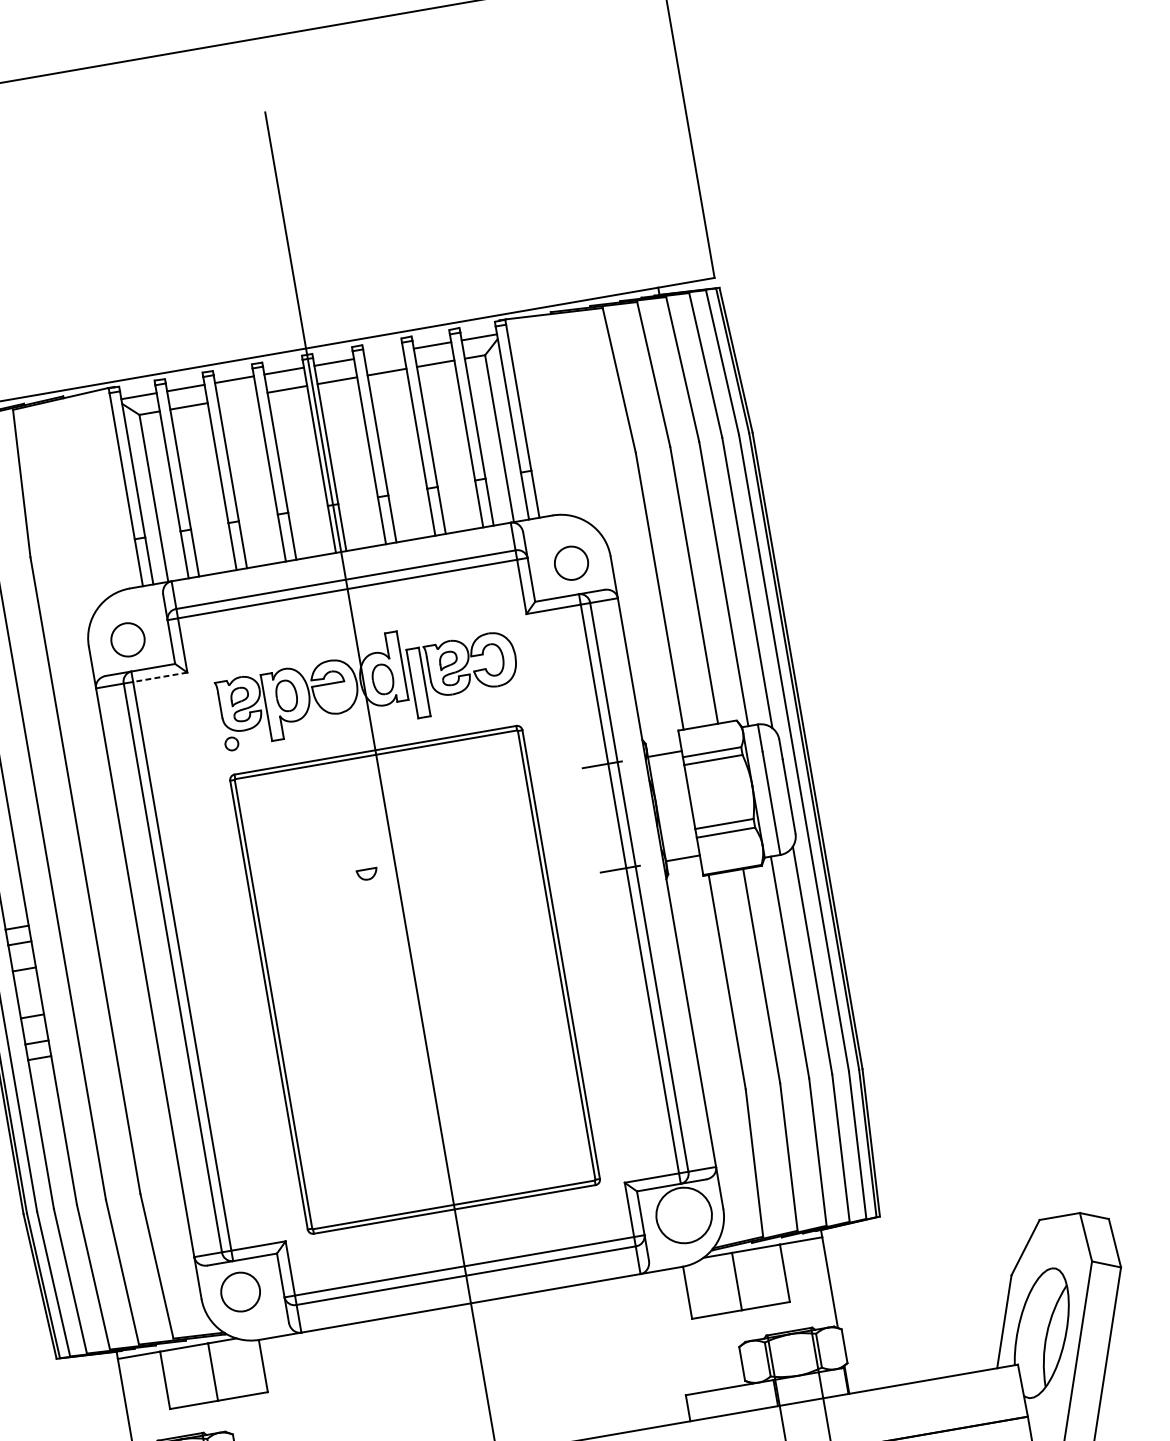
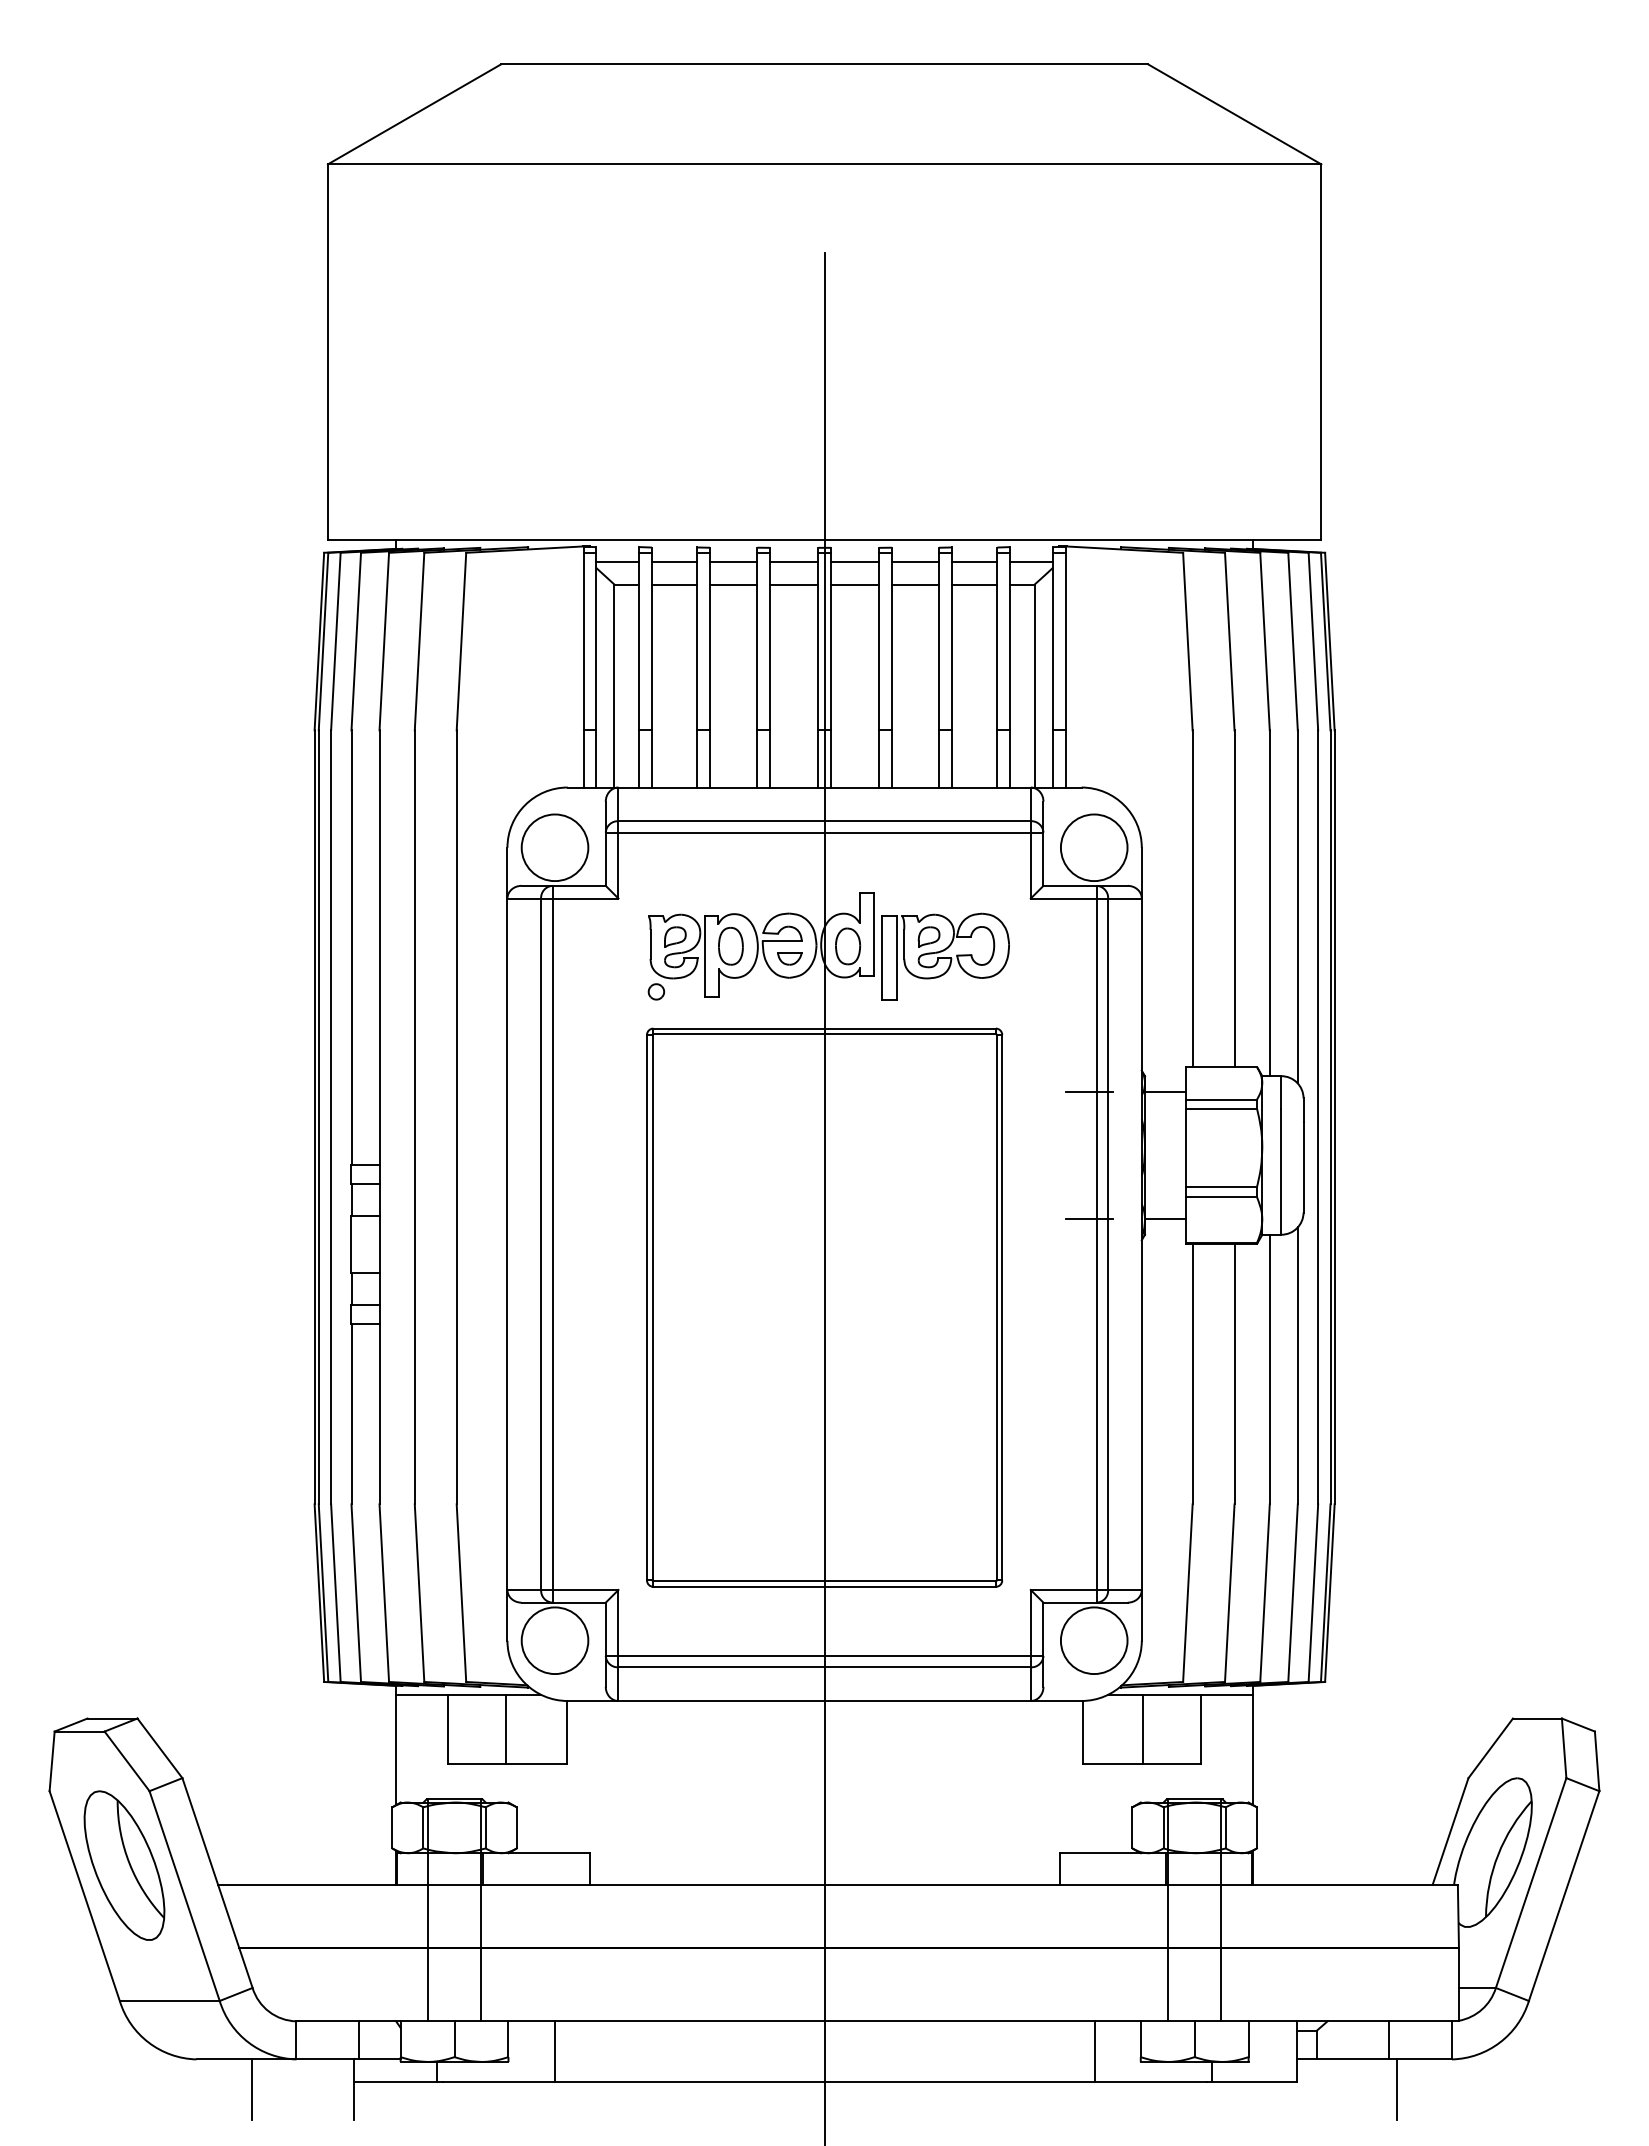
line: (383, 354) -> (915, 562), added
line: (237, 397) -> (733, 584), added
circle: (570, 563) -> (1093, 847), size x1.67
circle: (127, 639) -> (554, 847), size x1.67
line: (160, 677) -> (585, 898), dashed -> solid
part: (367, 874) -> (789, 958), moved
circle: (240, 1291) -> (554, 1640), size x1.43

